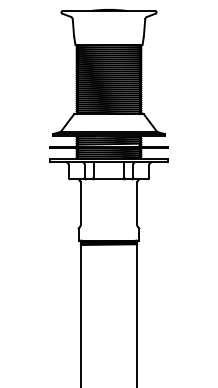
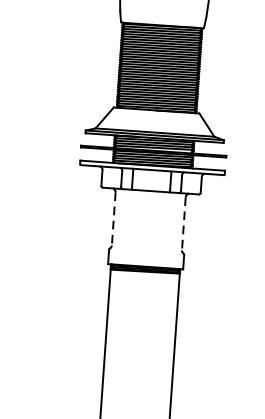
line: (80, 203) -> (113, 218), solid -> dashed
line: (137, 203) -> (183, 223), solid -> dashed

